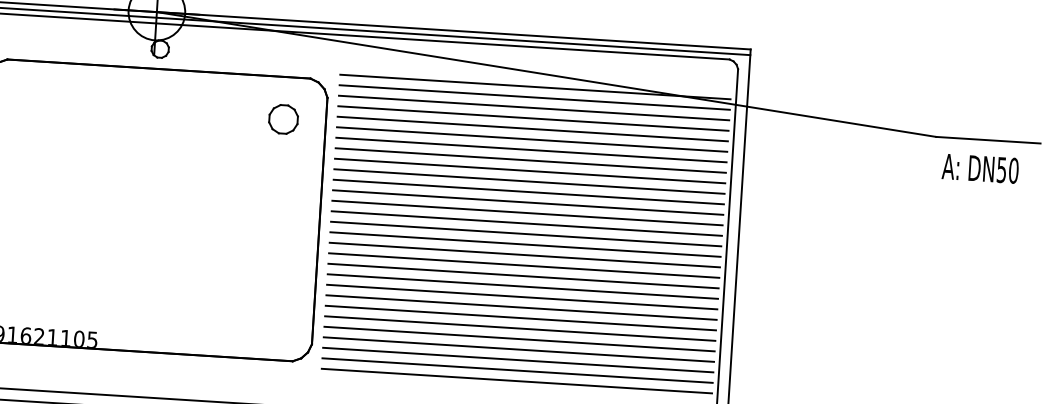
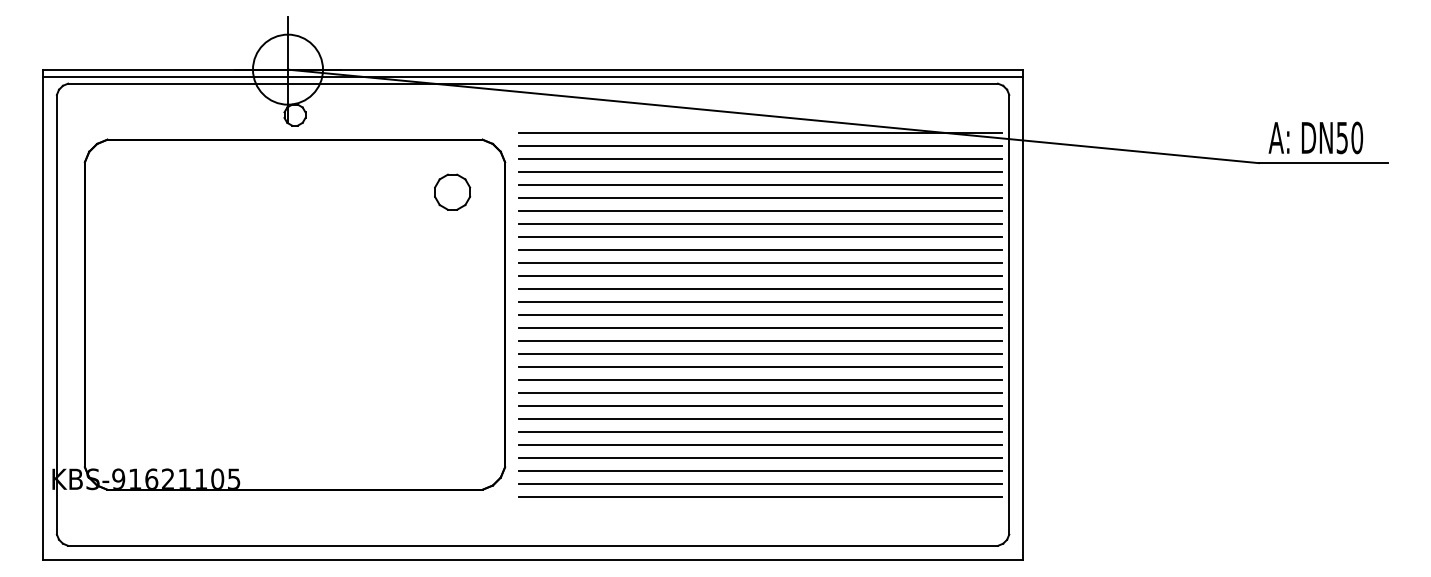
text: (980, 168) -> (1315, 137), moved

